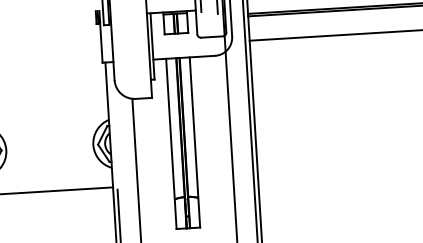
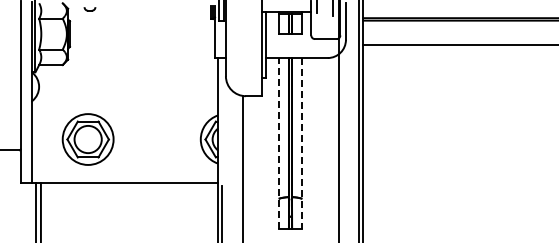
line: (195, 142) -> (302, 143), solid -> dashed
line: (171, 143) -> (278, 142), solid -> dashed

